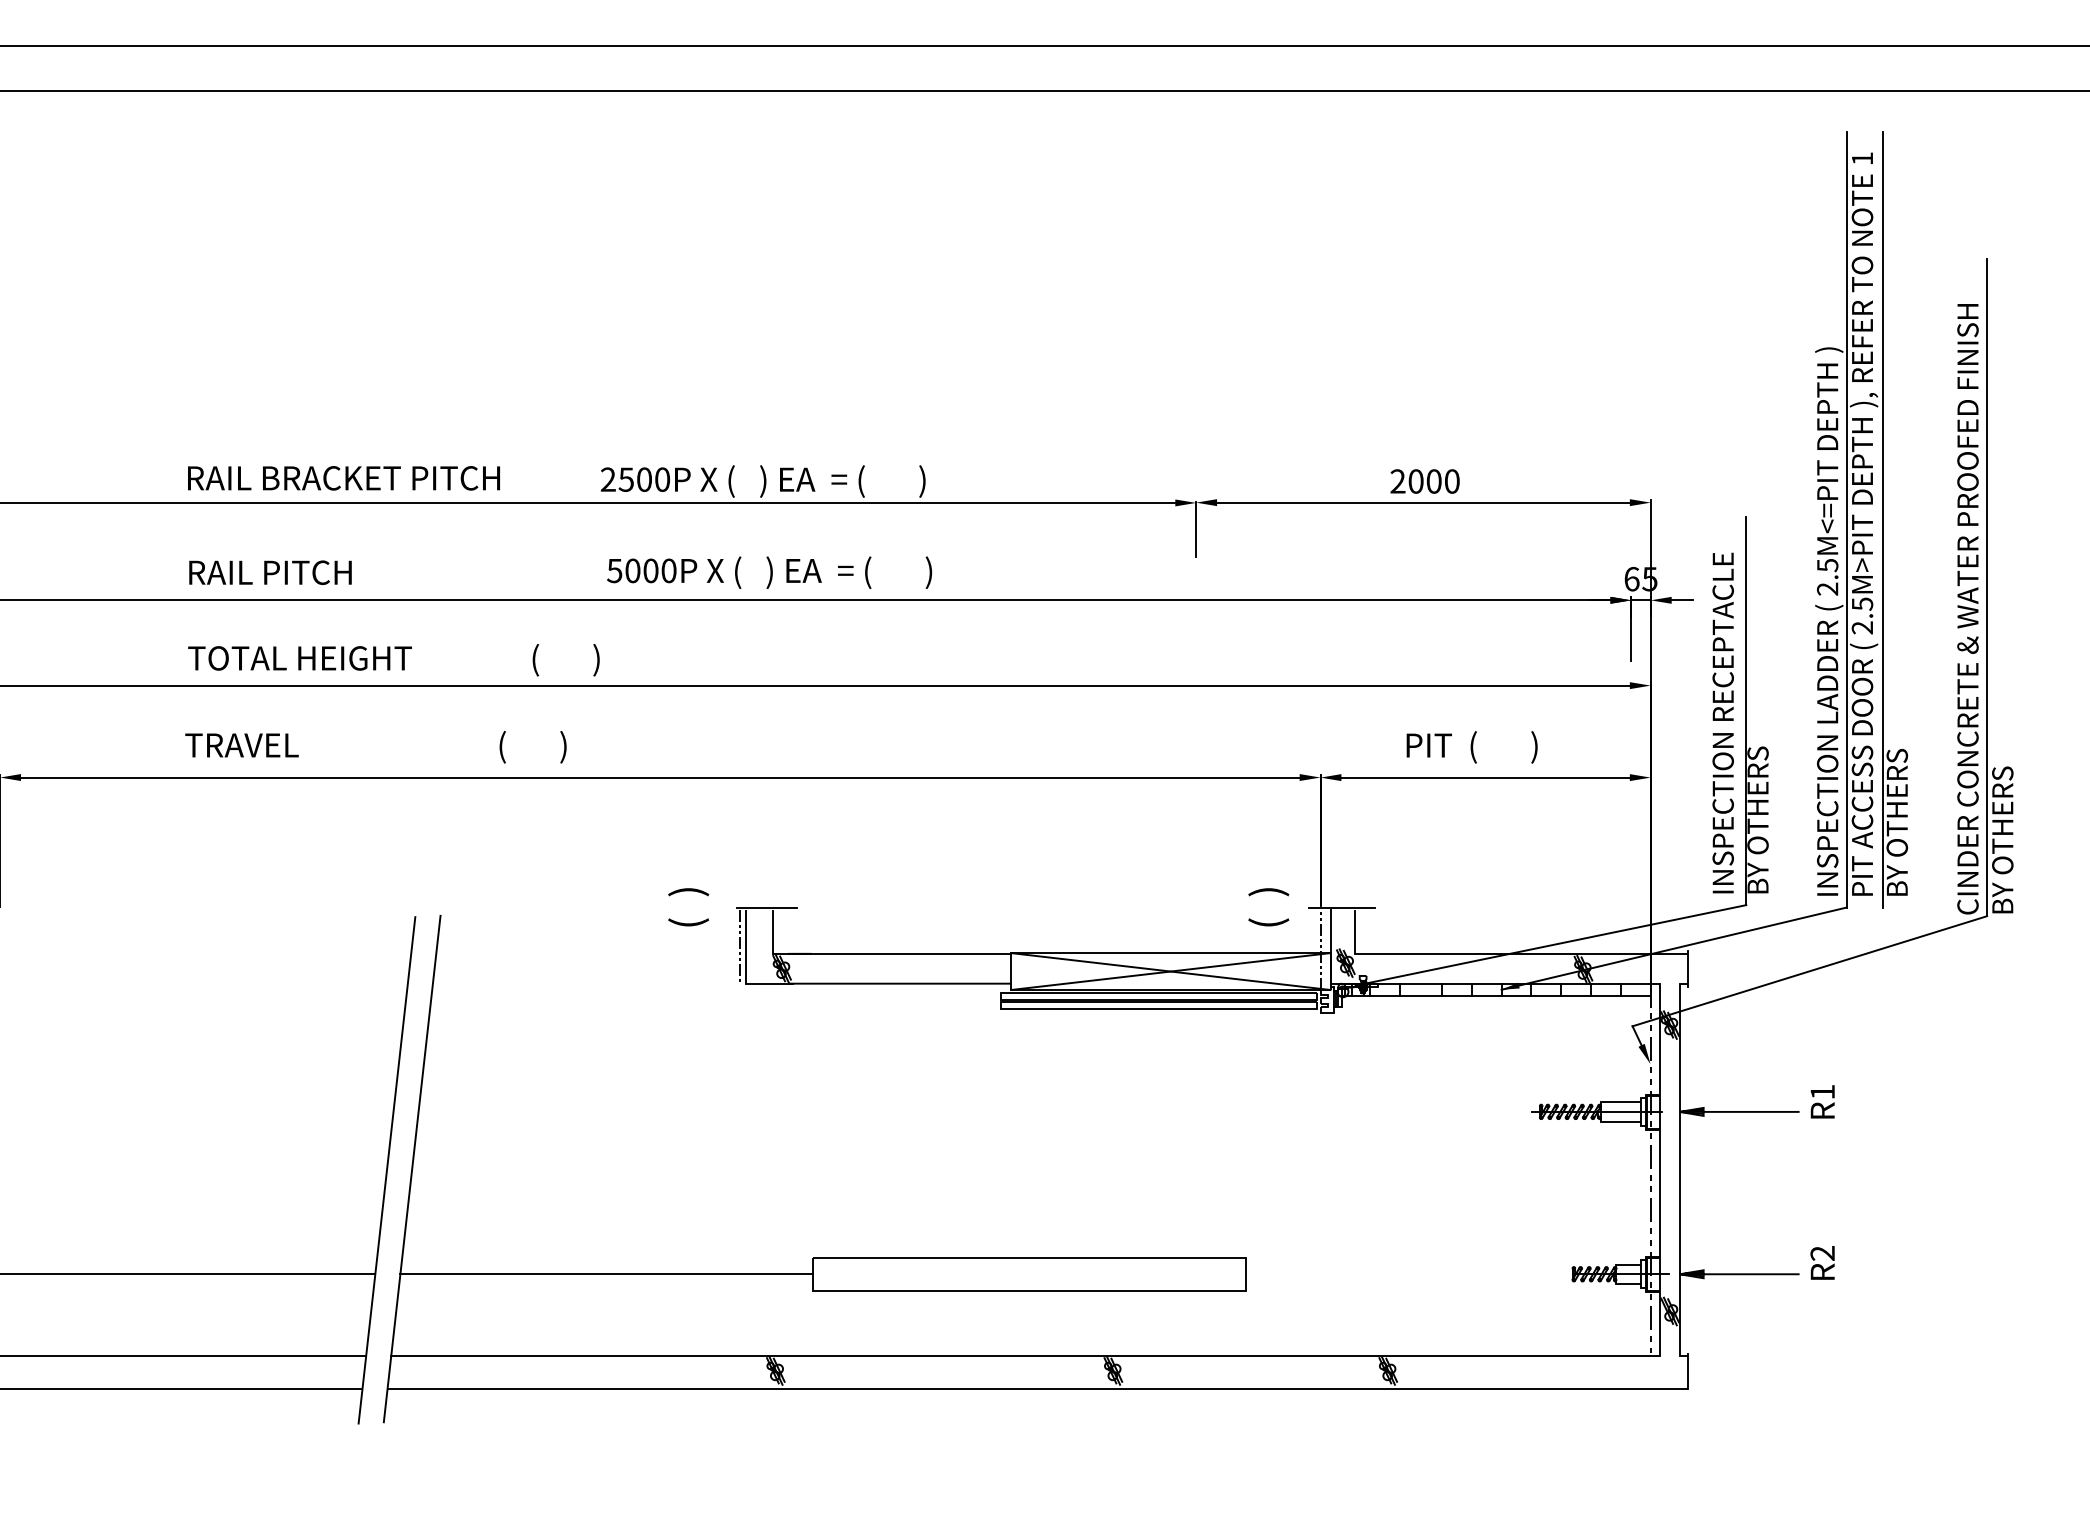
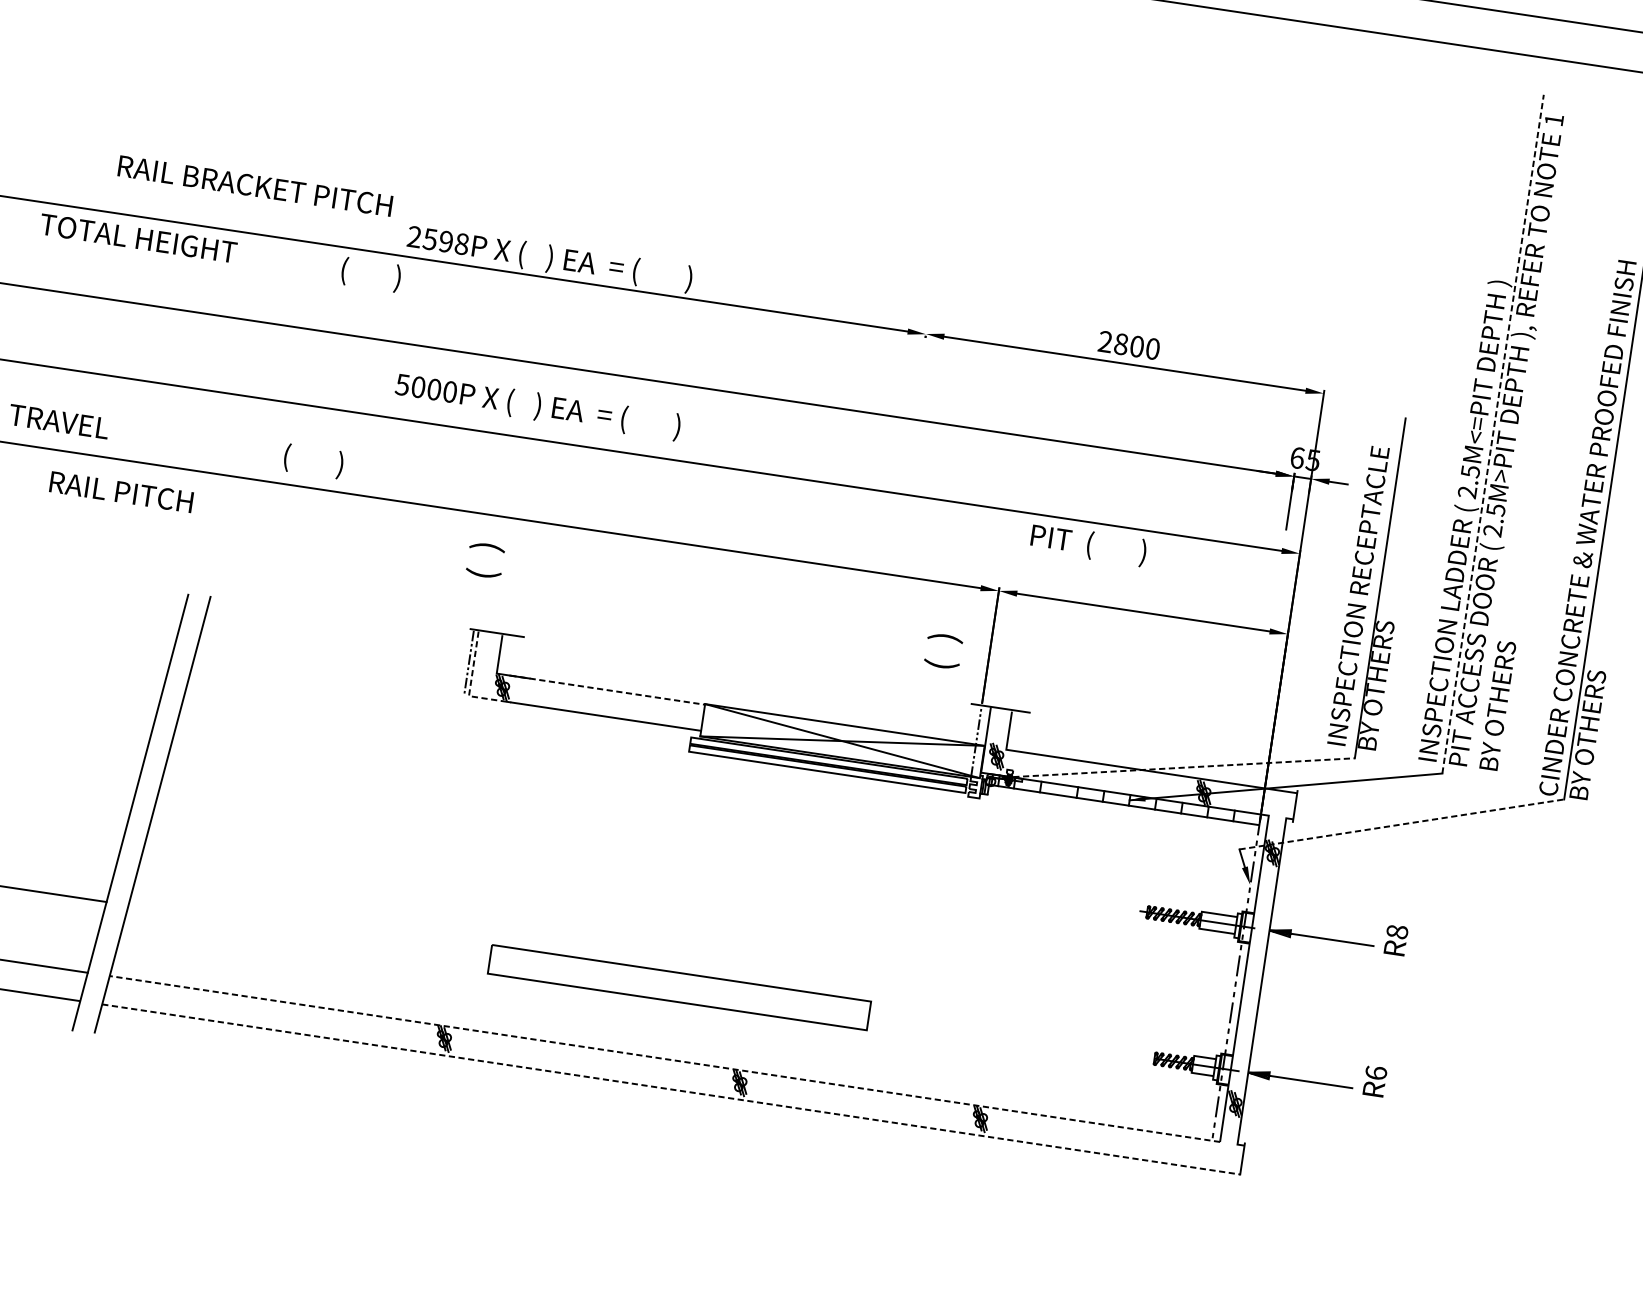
text: (343, 478) -> (254, 186), moved
text: (653, 479) -> (454, 242), 2500P -> 2598P
text: (1415, 481) -> (1120, 344), 2000 -> 2800
line: (1846, 519) -> (1493, 433), solid -> dashed
line: (1882, 519) -> (1524, 438), removed
line: (1196, 528) -> (922, 356), removed
text: (270, 572) -> (121, 491), moved
text: (769, 572) -> (537, 406), moved
text: (393, 660) -> (219, 252), moved
text: (1471, 747) -> (1088, 545), moved
text: (688, 907) -> (485, 560), moved
text: (1268, 907) -> (943, 651), moved
line: (1557, 944) -> (1184, 768), solid -> dashed
line: (900, 953) -> (608, 689), solid -> dashed
line: (745, 971) -> (470, 685), solid -> dashed
line: (1809, 971) -> (1401, 824), solid -> dashed
text: (1822, 1091) -> (1397, 931), R1 -> R8
text: (1822, 1252) -> (1376, 1072), R2 -> R6
line: (606, 1274) -> (308, 932), removed
line: (1024, 1356) -> (664, 1058), solid -> dashed
line: (1038, 1389) -> (672, 1089), solid -> dashed

